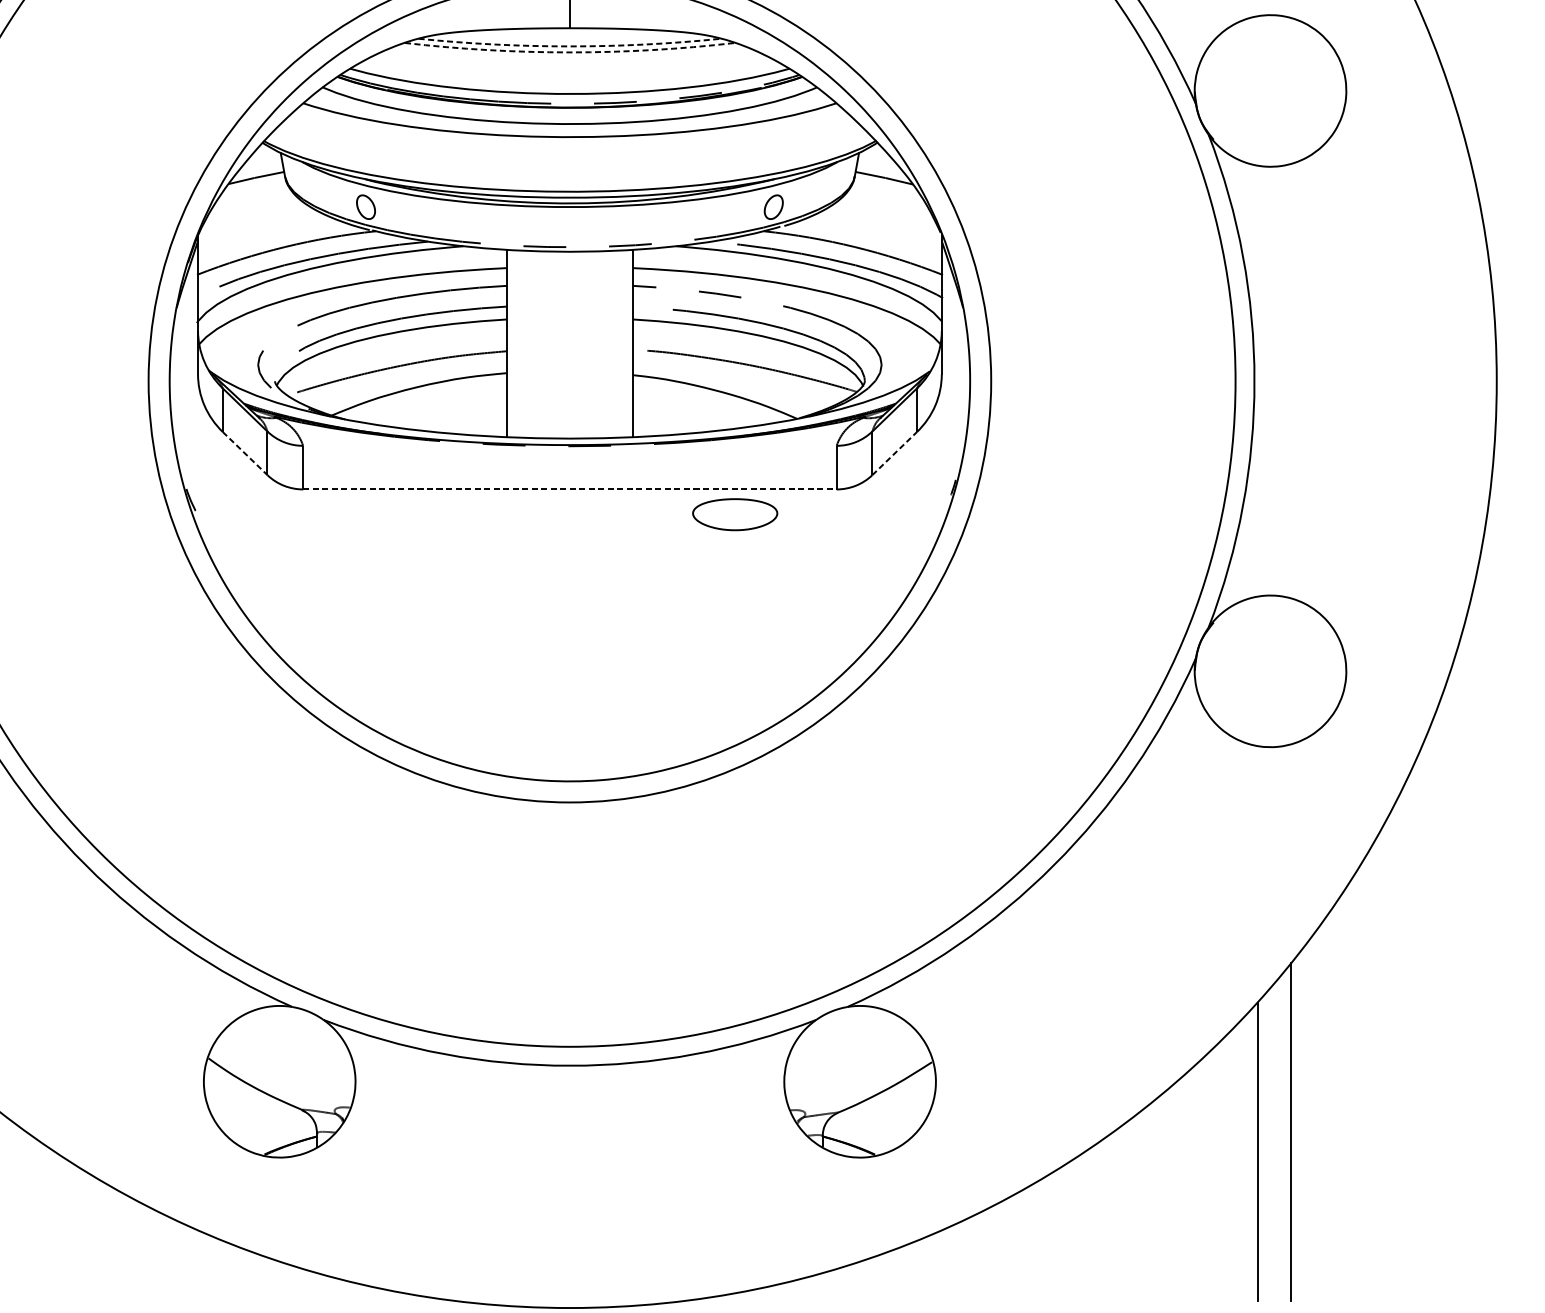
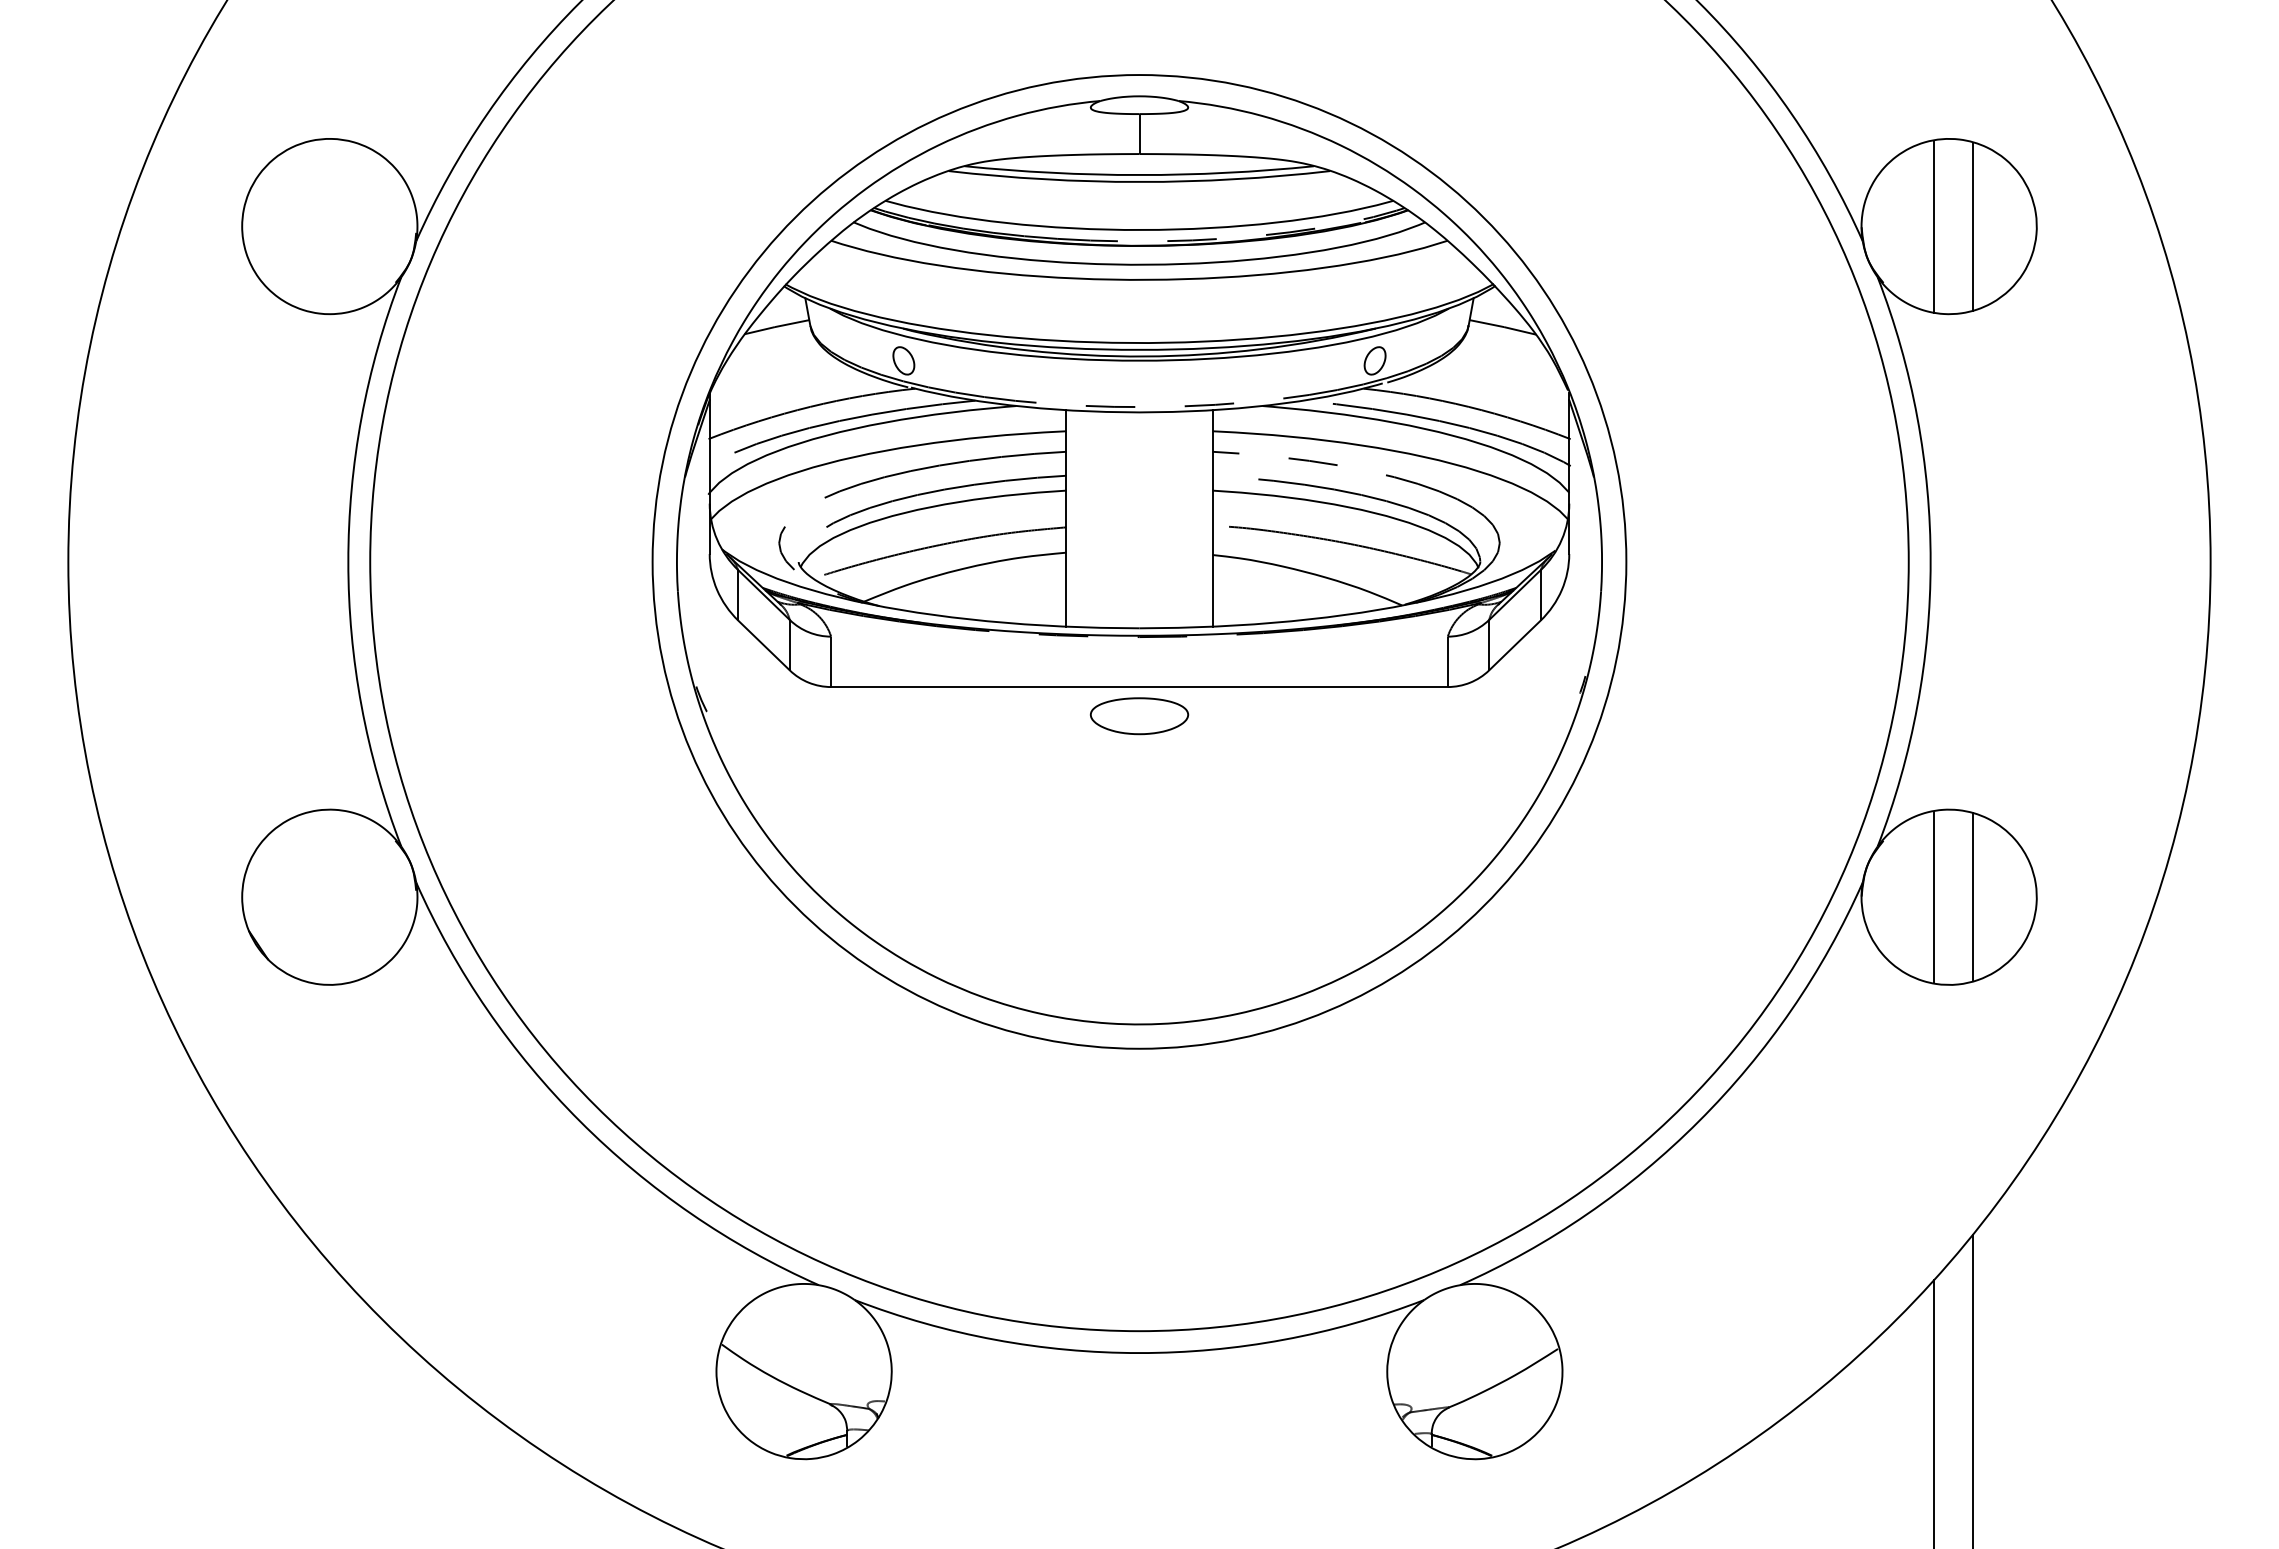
arc: (569, 46) -> (1139, 175), dashed -> solid
arc: (569, 52) -> (1139, 181), dashed -> solid
line: (1257, 90) -> (1934, 226), added
line: (1291, 90) -> (1973, 226), added
line: (245, 453) -> (764, 645), dashed -> solid
line: (895, 453) -> (1515, 645), dashed -> solid
line: (569, 489) -> (1139, 687), dashed -> solid
part: (735, 514) -> (1139, 716), moved
line: (1291, 670) -> (1973, 896), added
line: (1257, 671) -> (1934, 897), added

